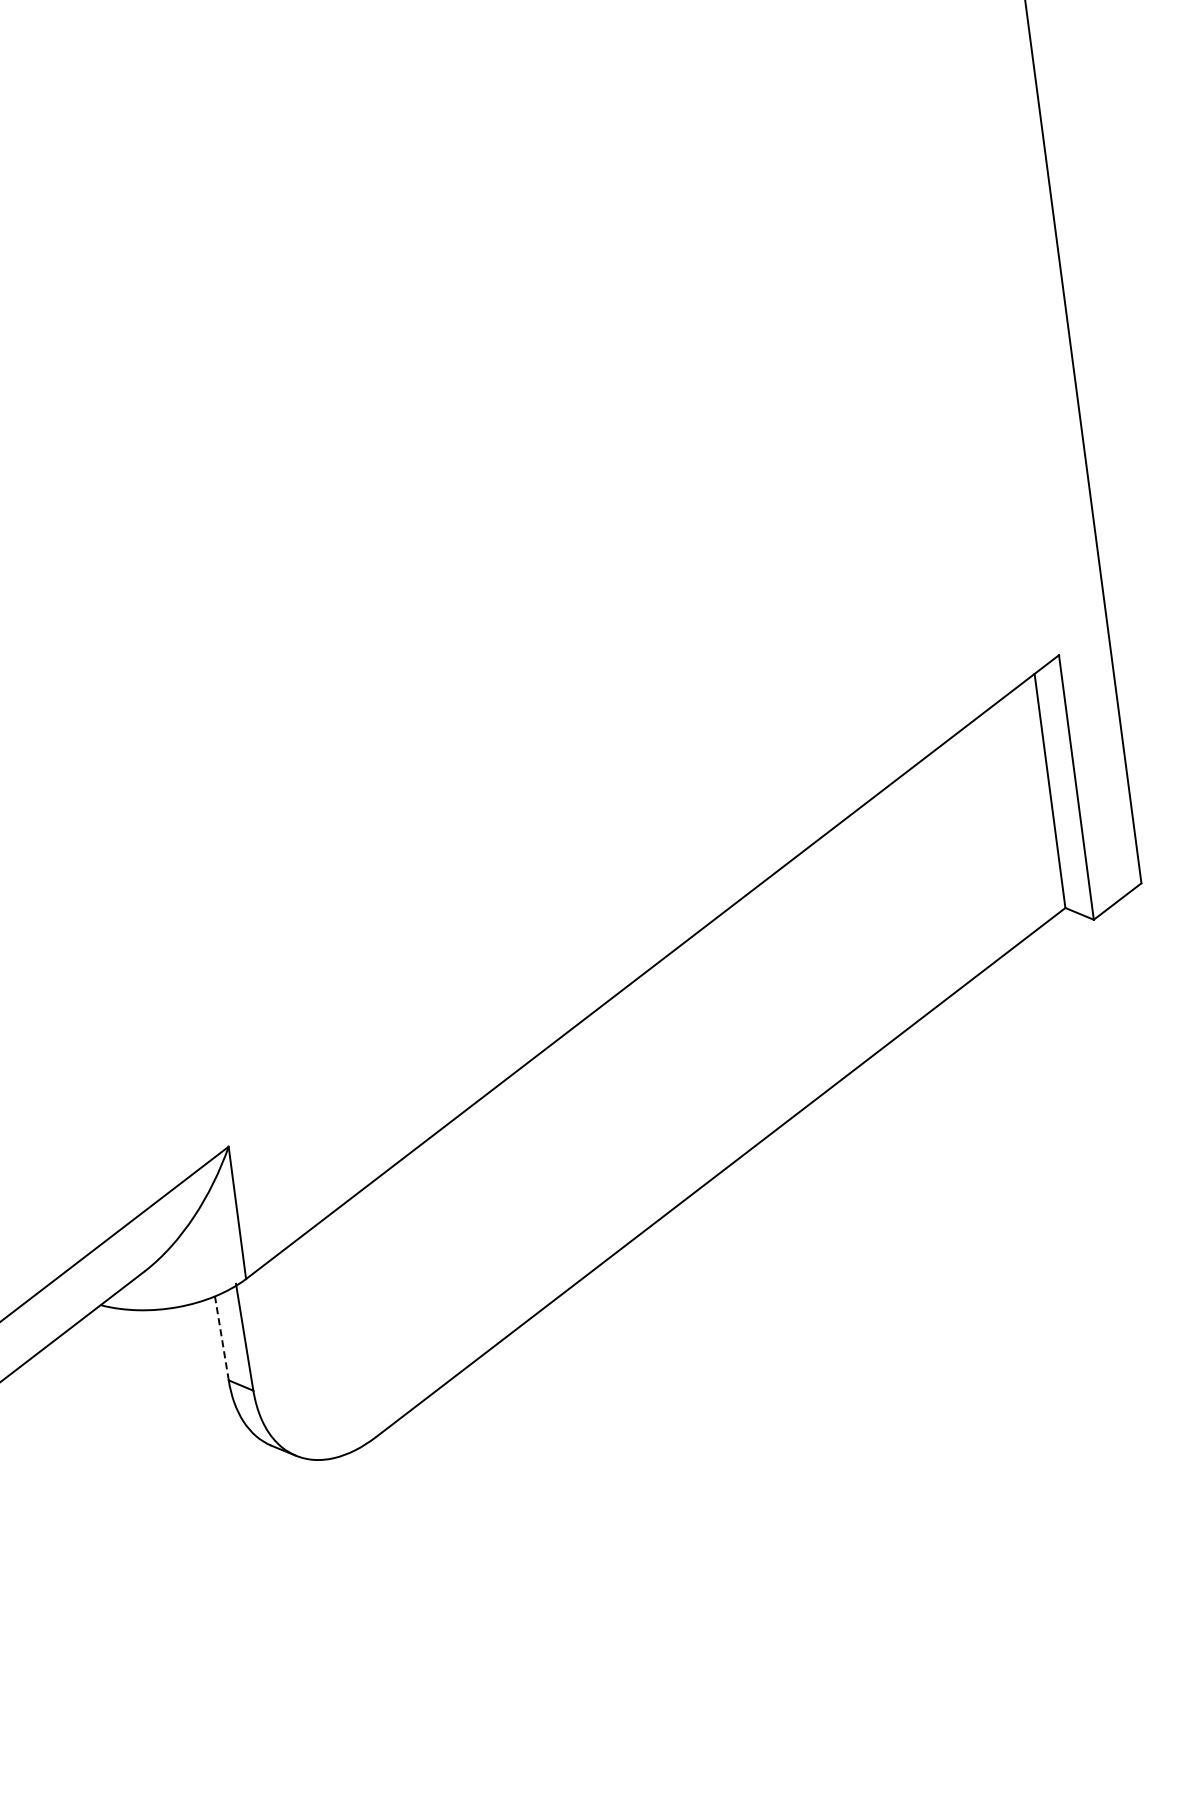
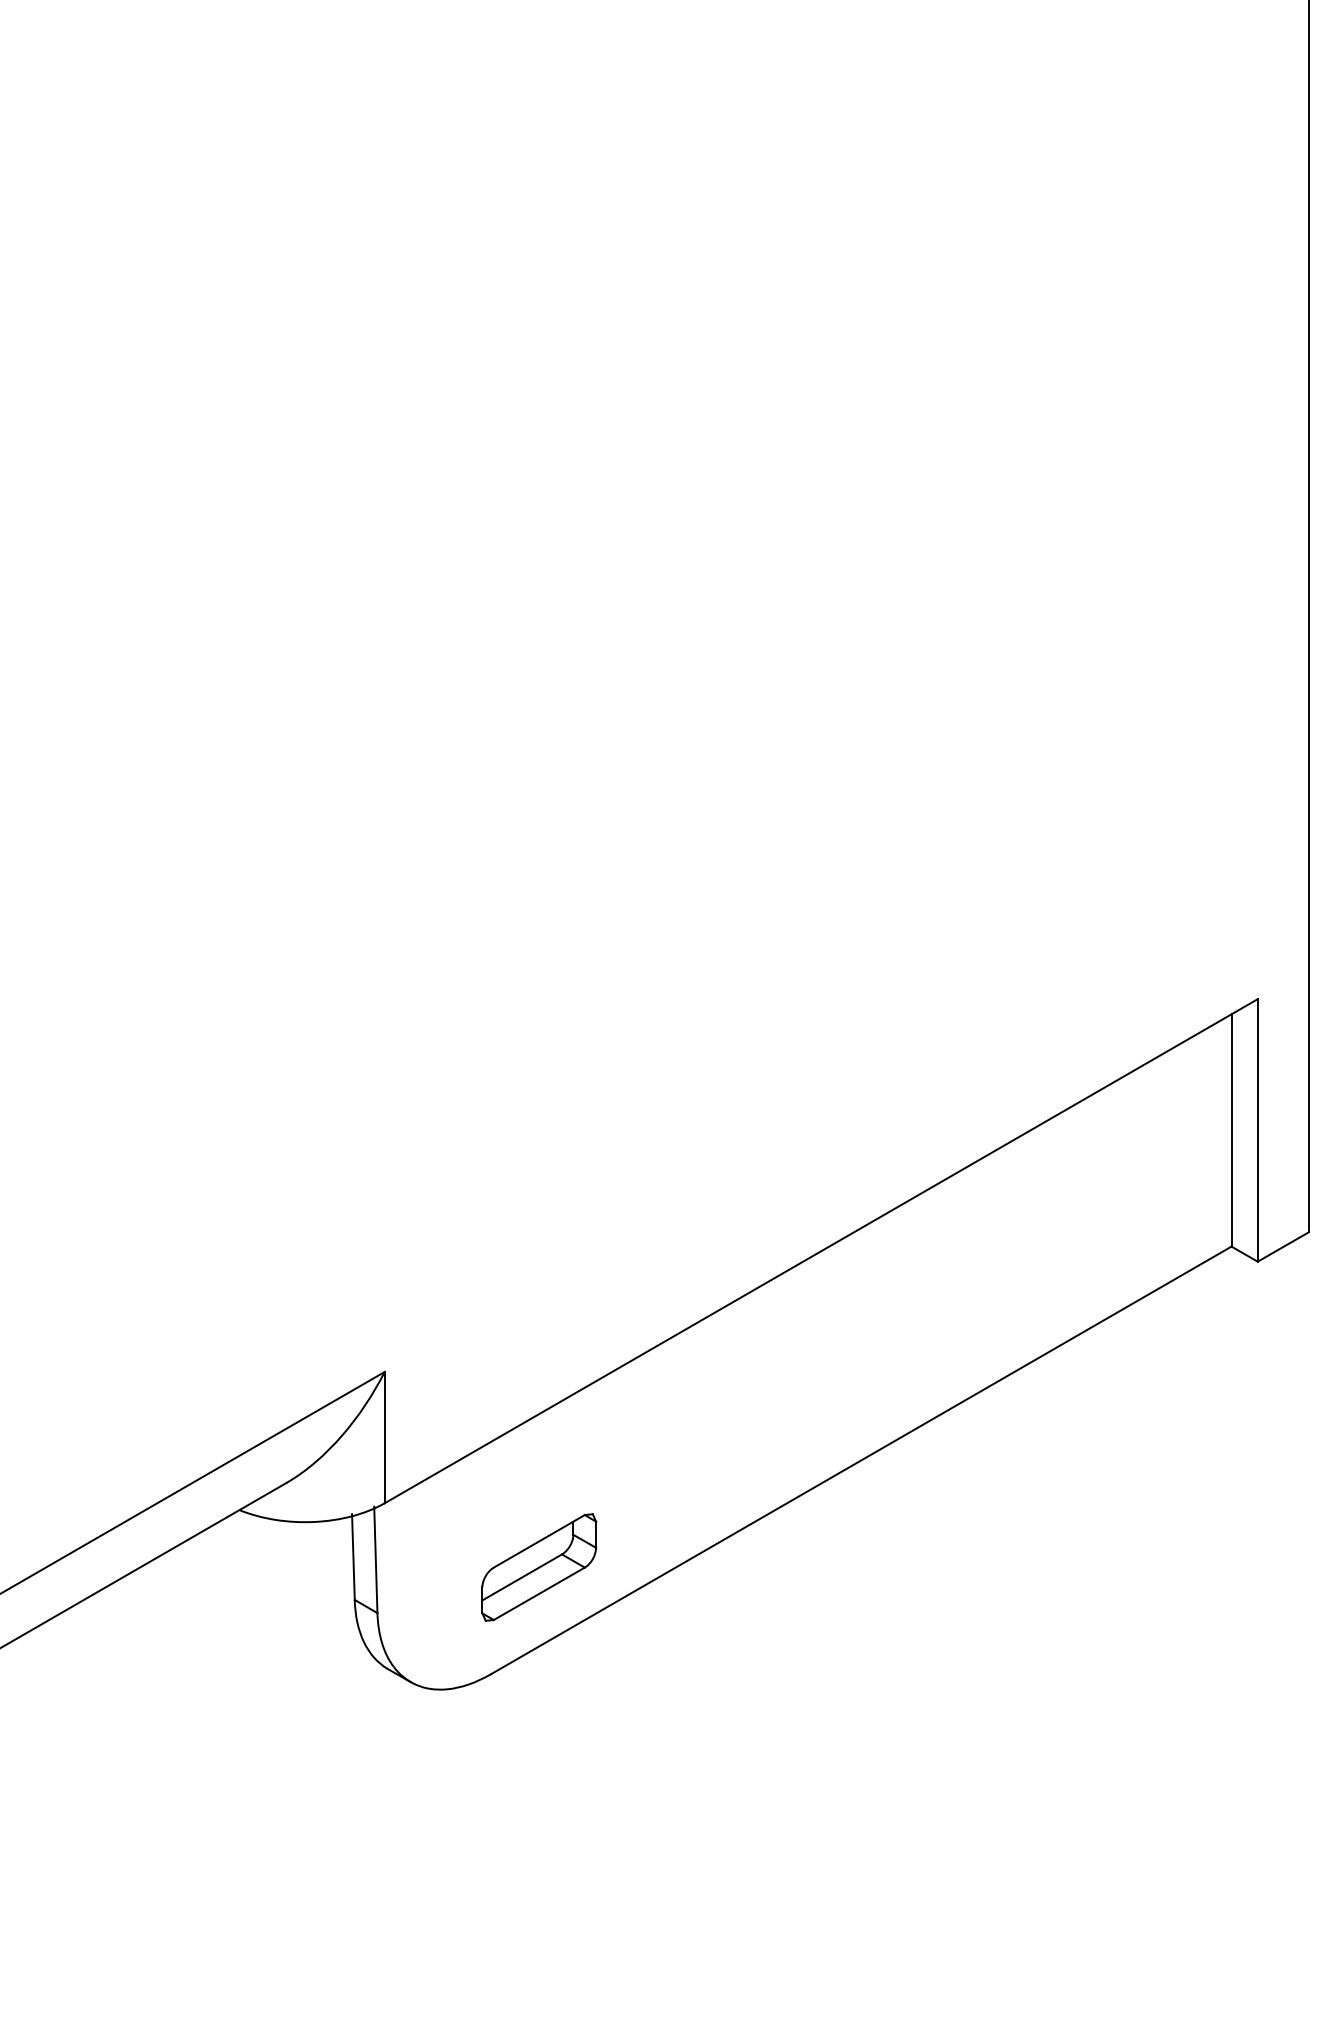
part: (410, 1323) -> (539, 1567), added
line: (221, 1337) -> (353, 1557), dashed -> solid

